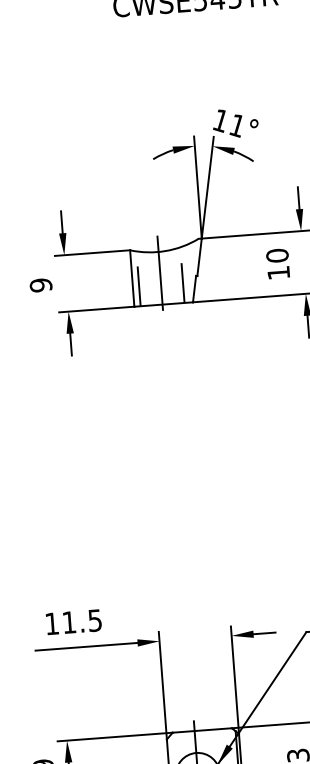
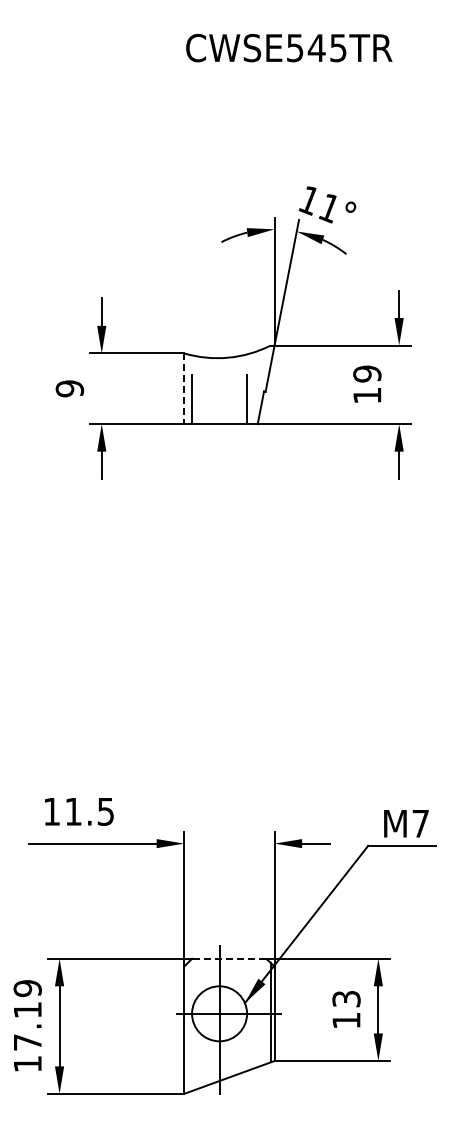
text: (277, 255) -> (367, 373), 10 -> 19
line: (160, 272) -> (219, 384), removed
line: (132, 279) -> (184, 389), solid -> dashed
line: (201, 730) -> (228, 958), solid -> dashed

